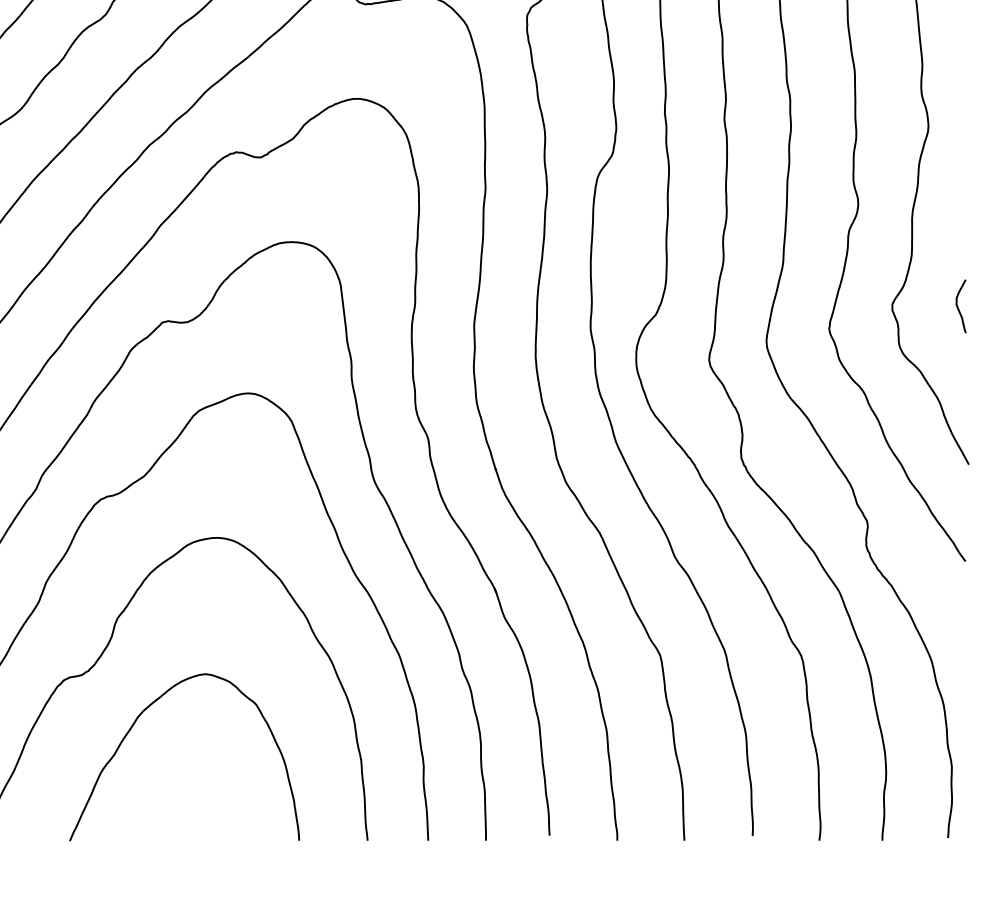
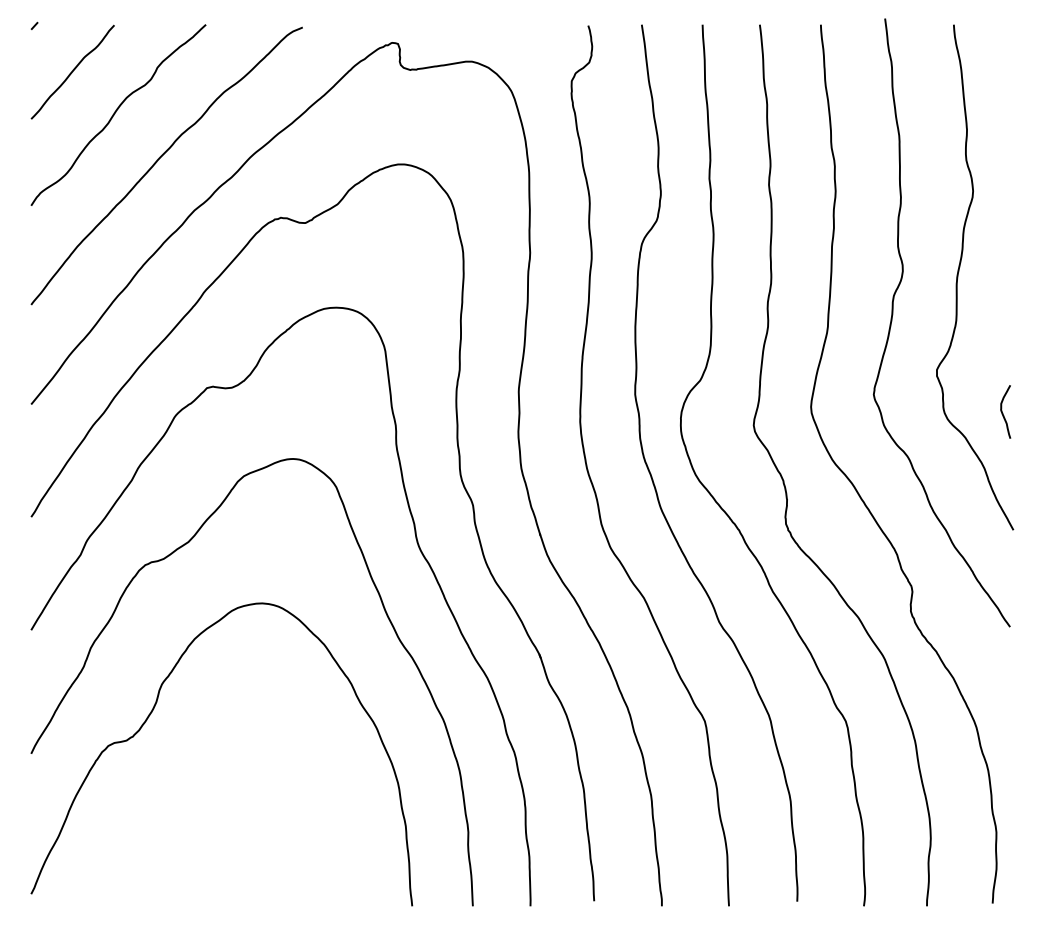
curve: (958, 307) -> (1003, 413), moved
curve: (133, 725) -> (178, 791), removed

